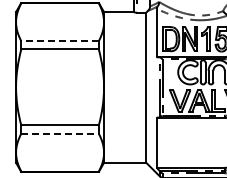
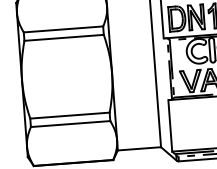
line: (60, 41) -> (63, 29), dashed -> solid
line: (60, 133) -> (71, 123), dashed -> solid

